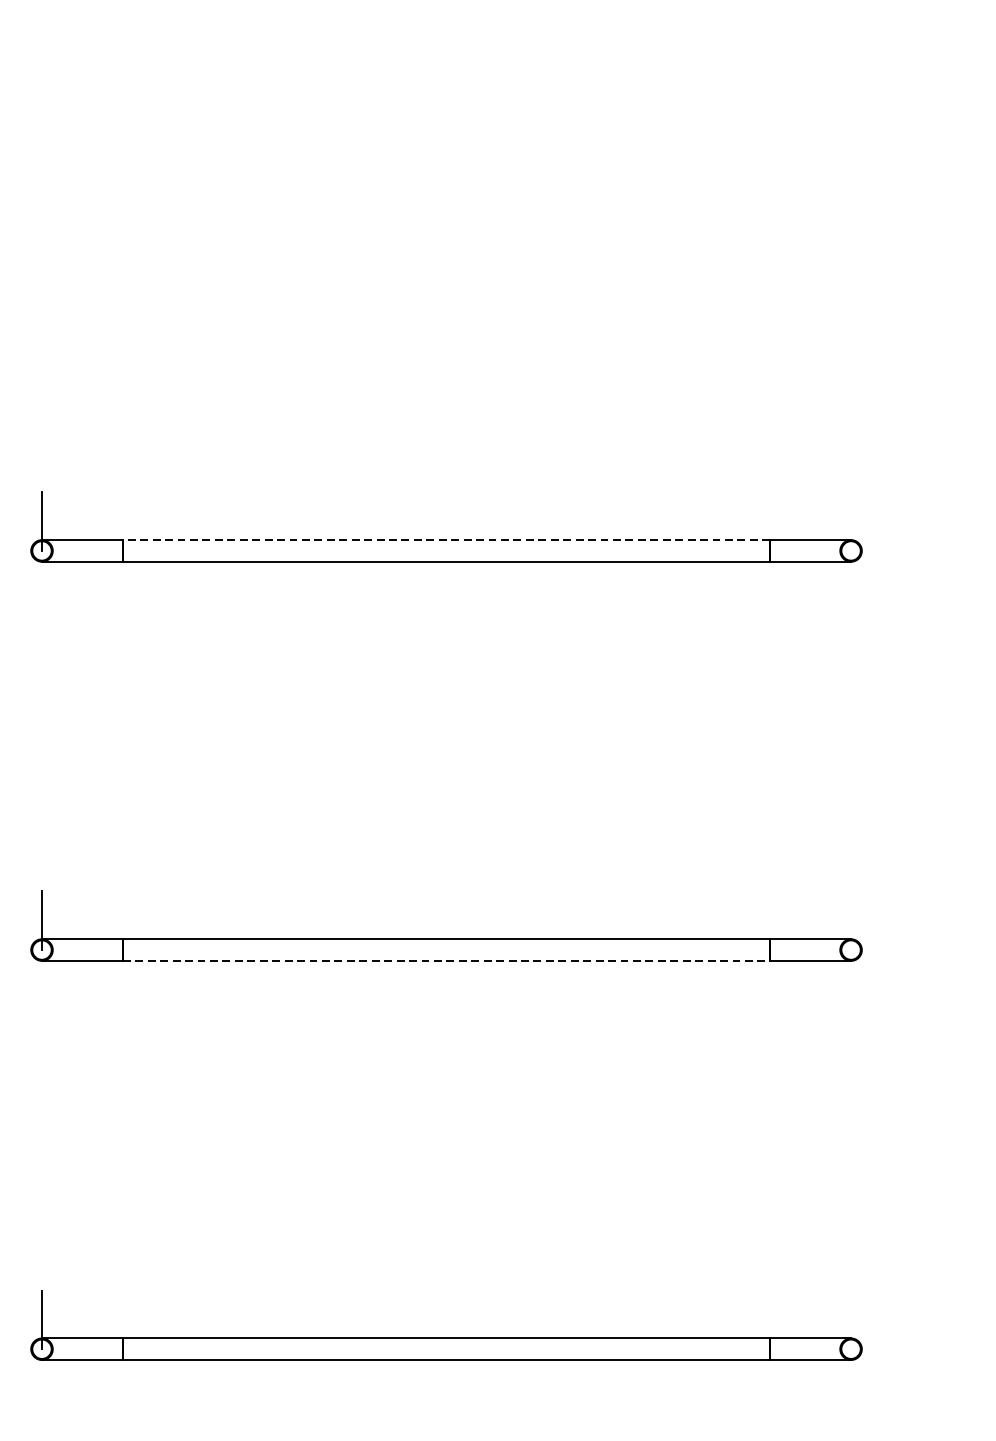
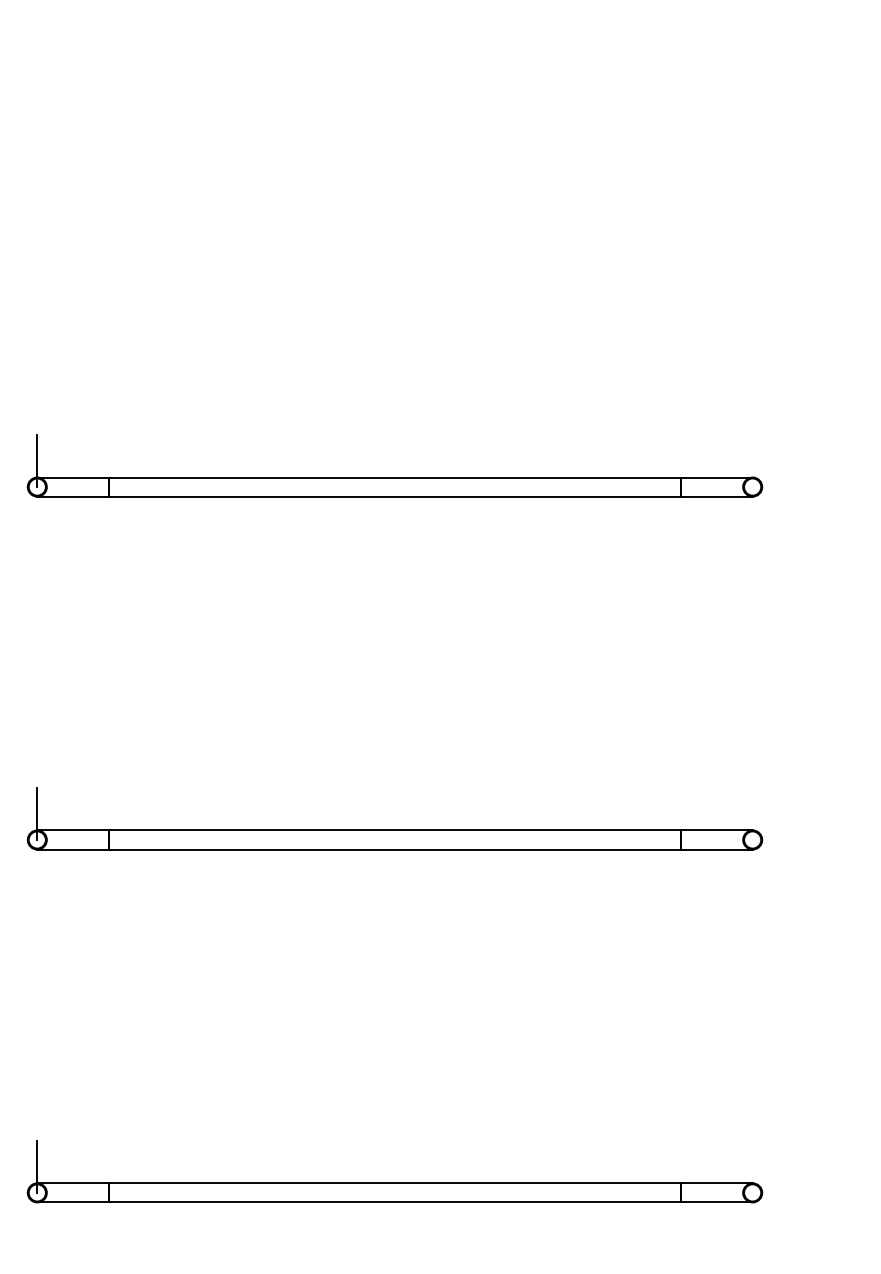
line: (445, 540) -> (394, 477), dashed -> solid
line: (447, 960) -> (395, 849), dashed -> solid

